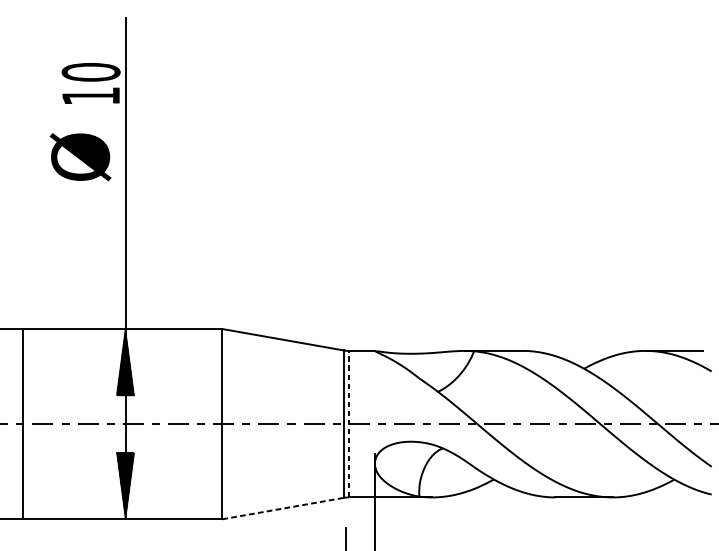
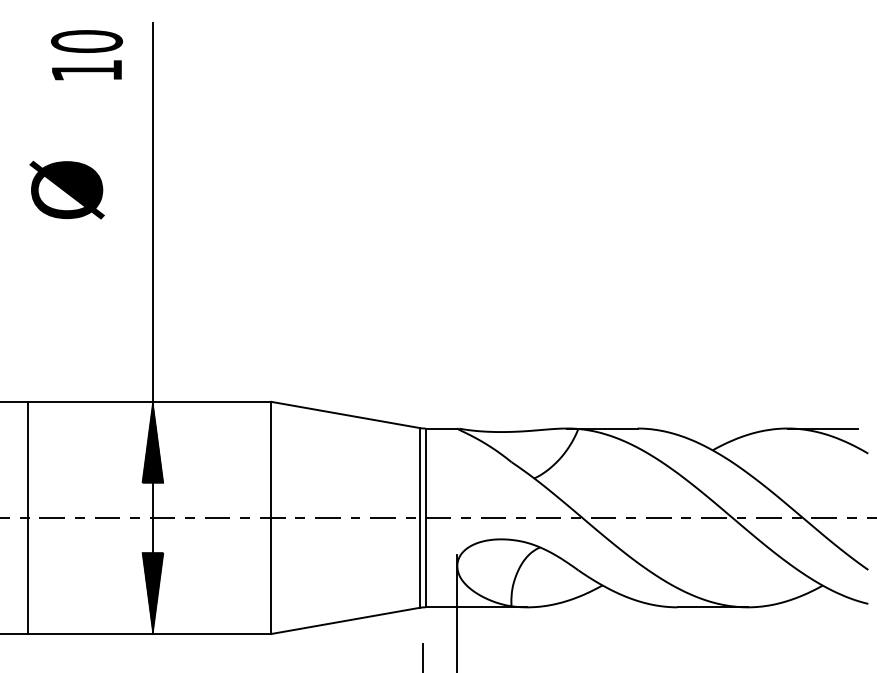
text: (90, 83) -> (86, 55), moved
text: (80, 156) -> (66, 189), moved
line: (348, 423) -> (425, 517), dashed -> solid
line: (283, 508) -> (345, 620), dashed -> solid

